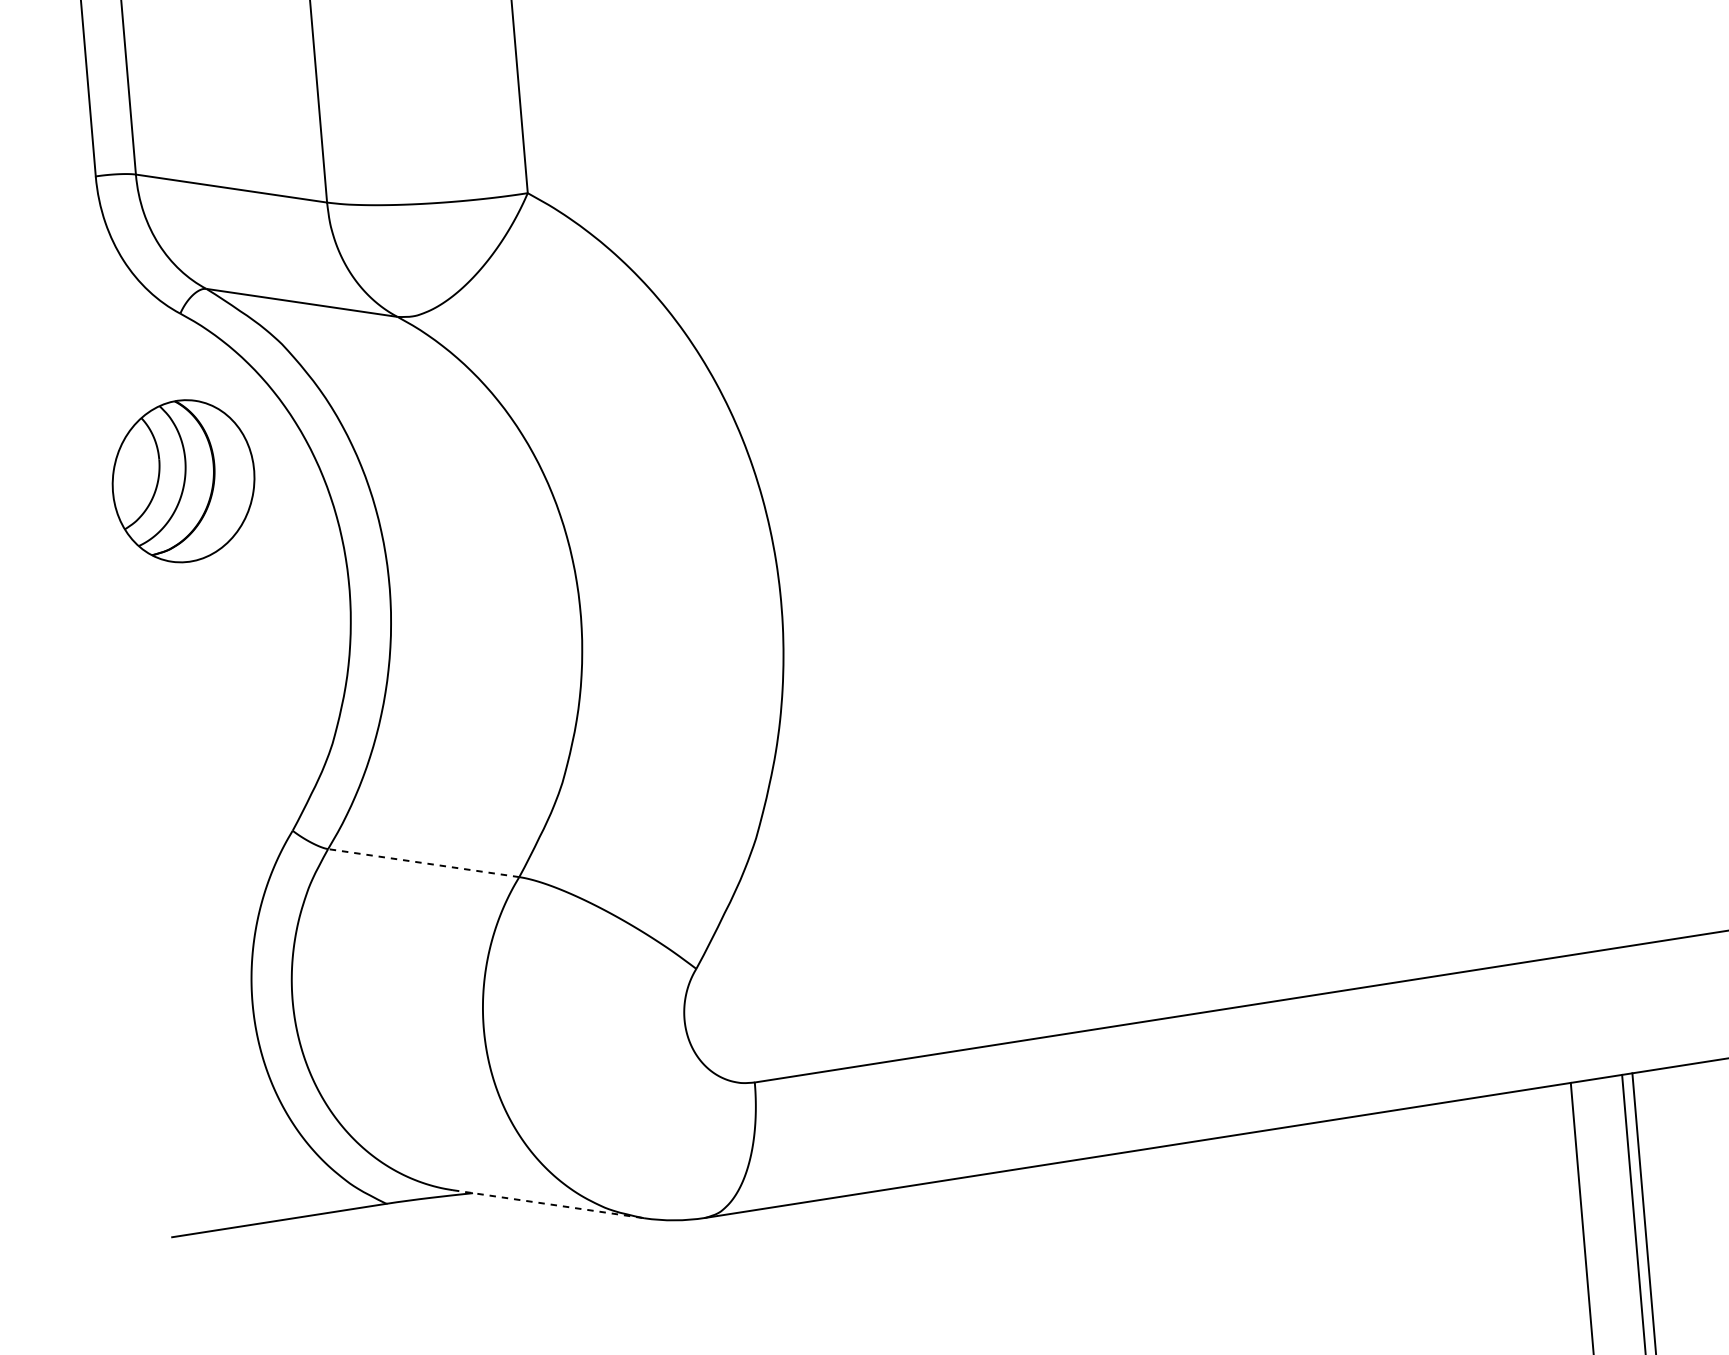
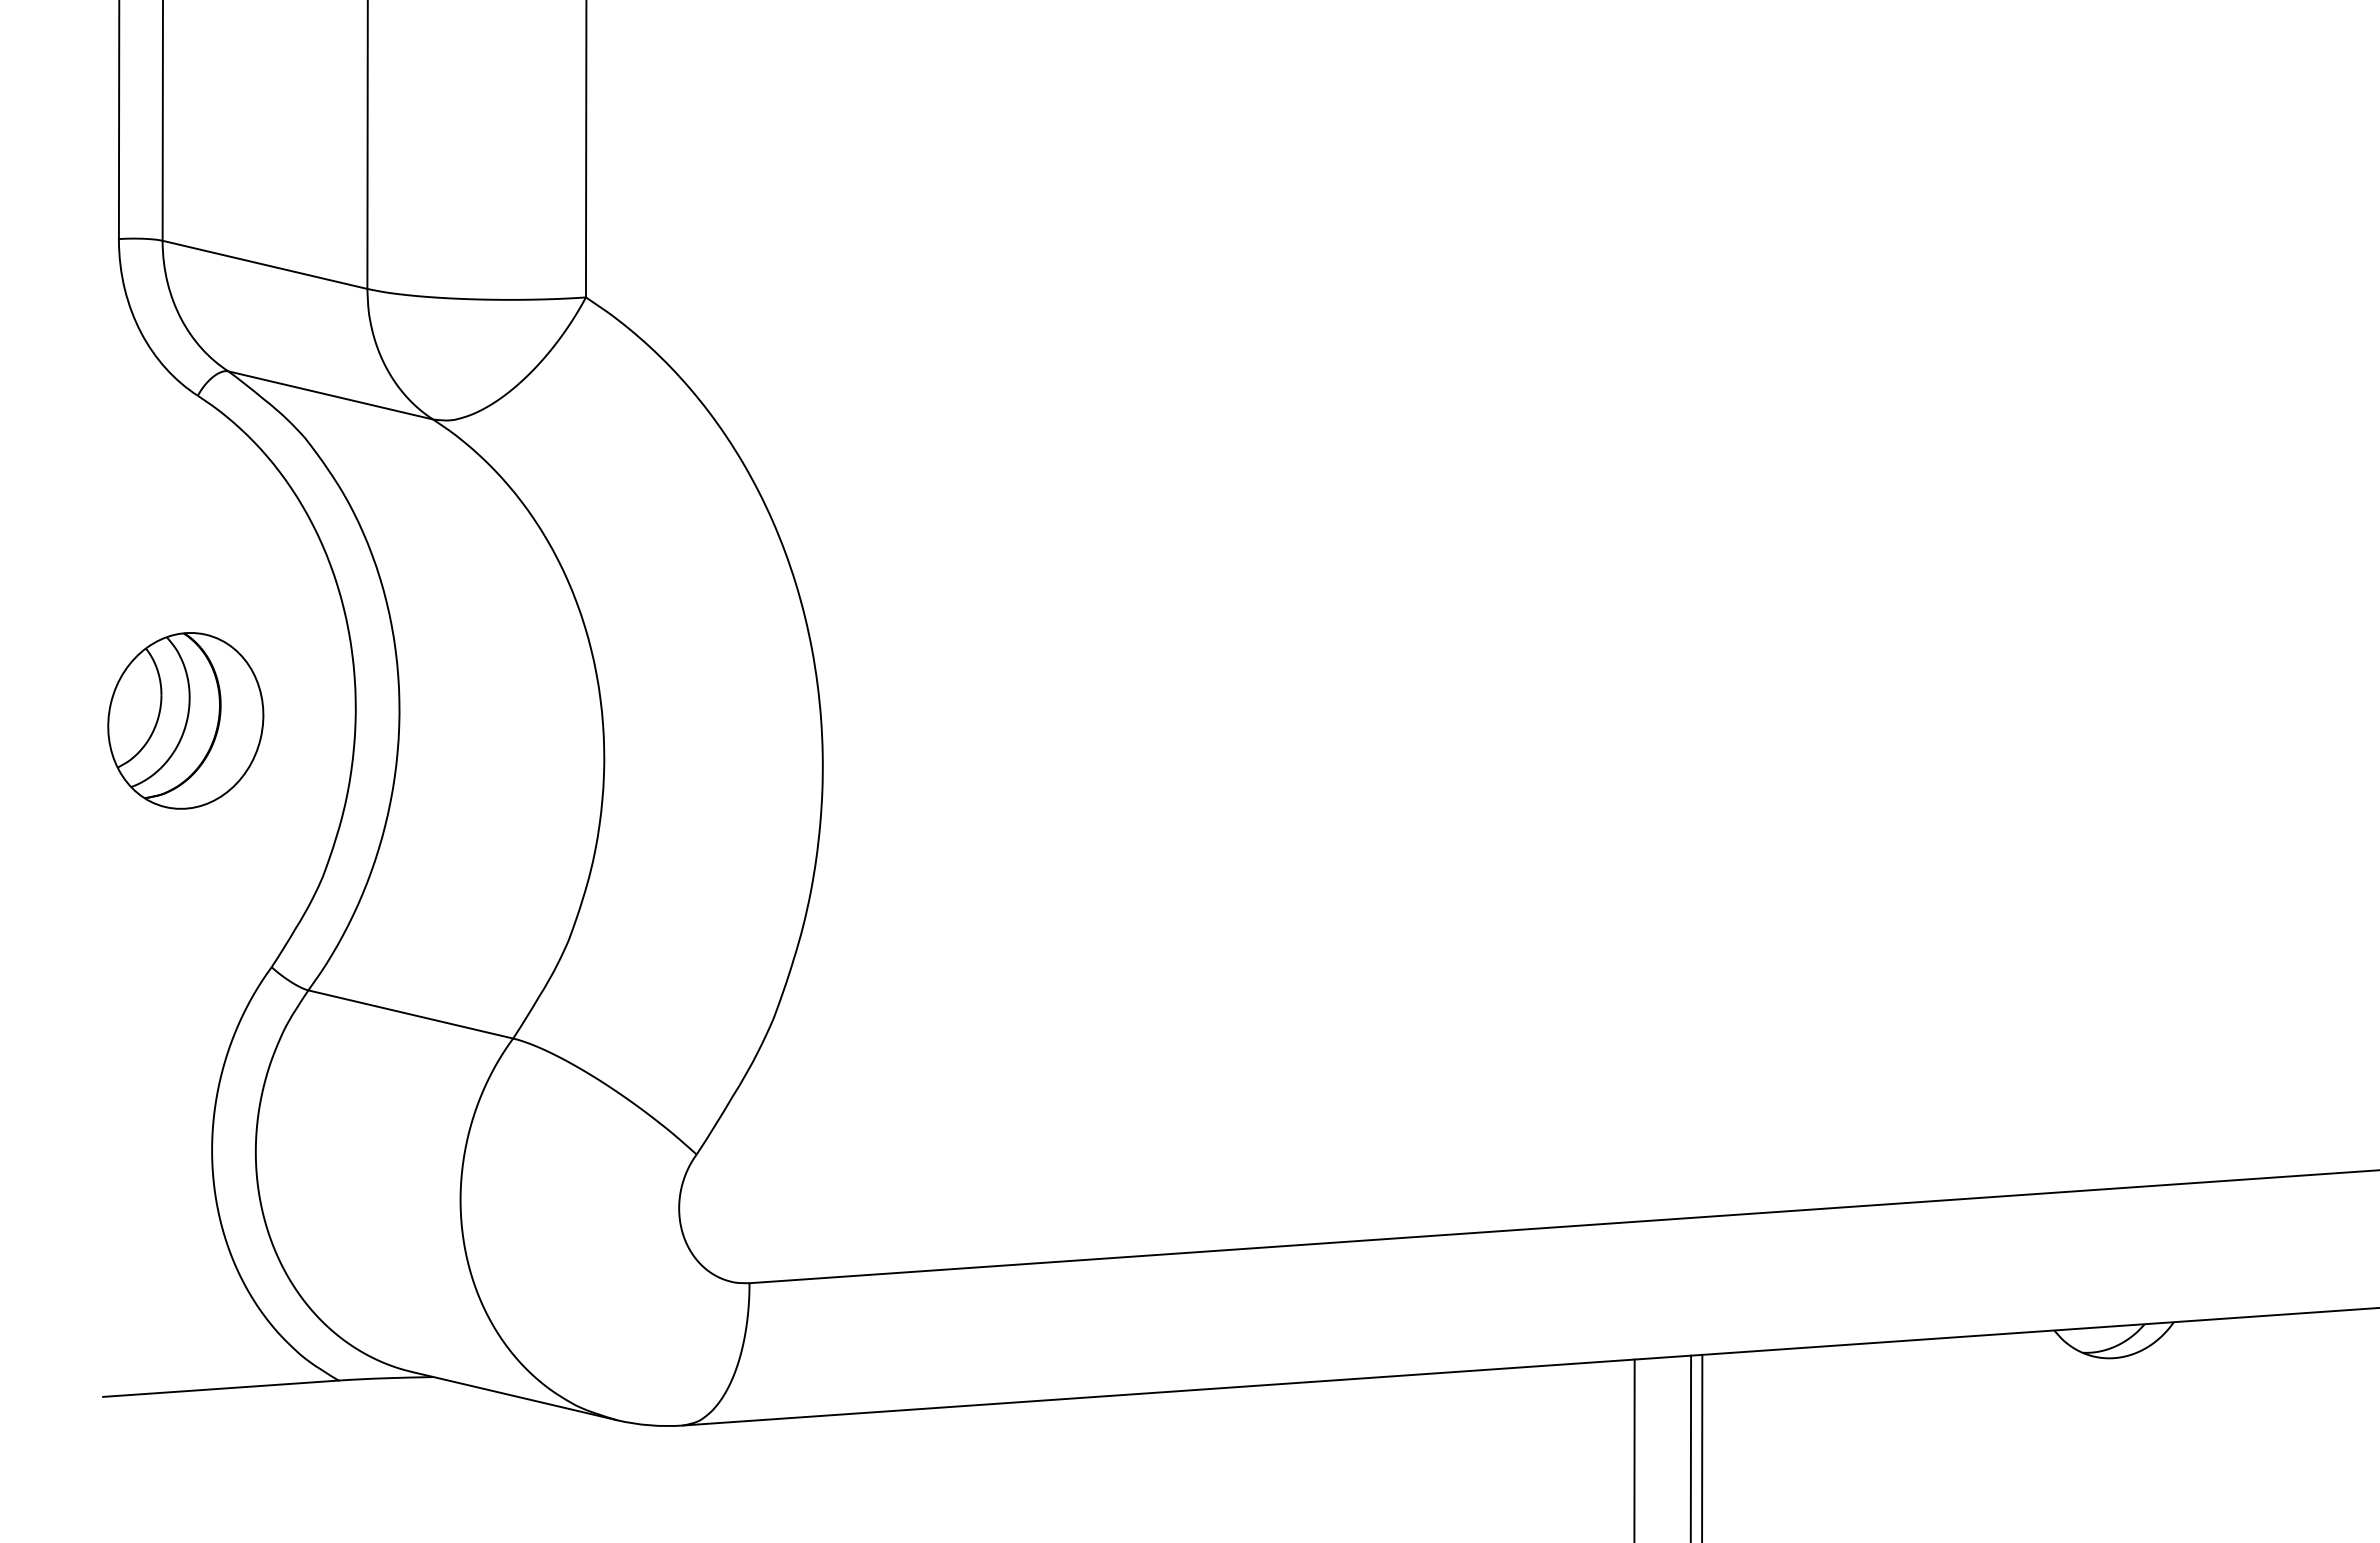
part: (183, 480) -> (185, 720), moved
line: (423, 863) -> (410, 1014), dashed -> solid
line: (548, 1204) -> (514, 1396), dashed -> solid

